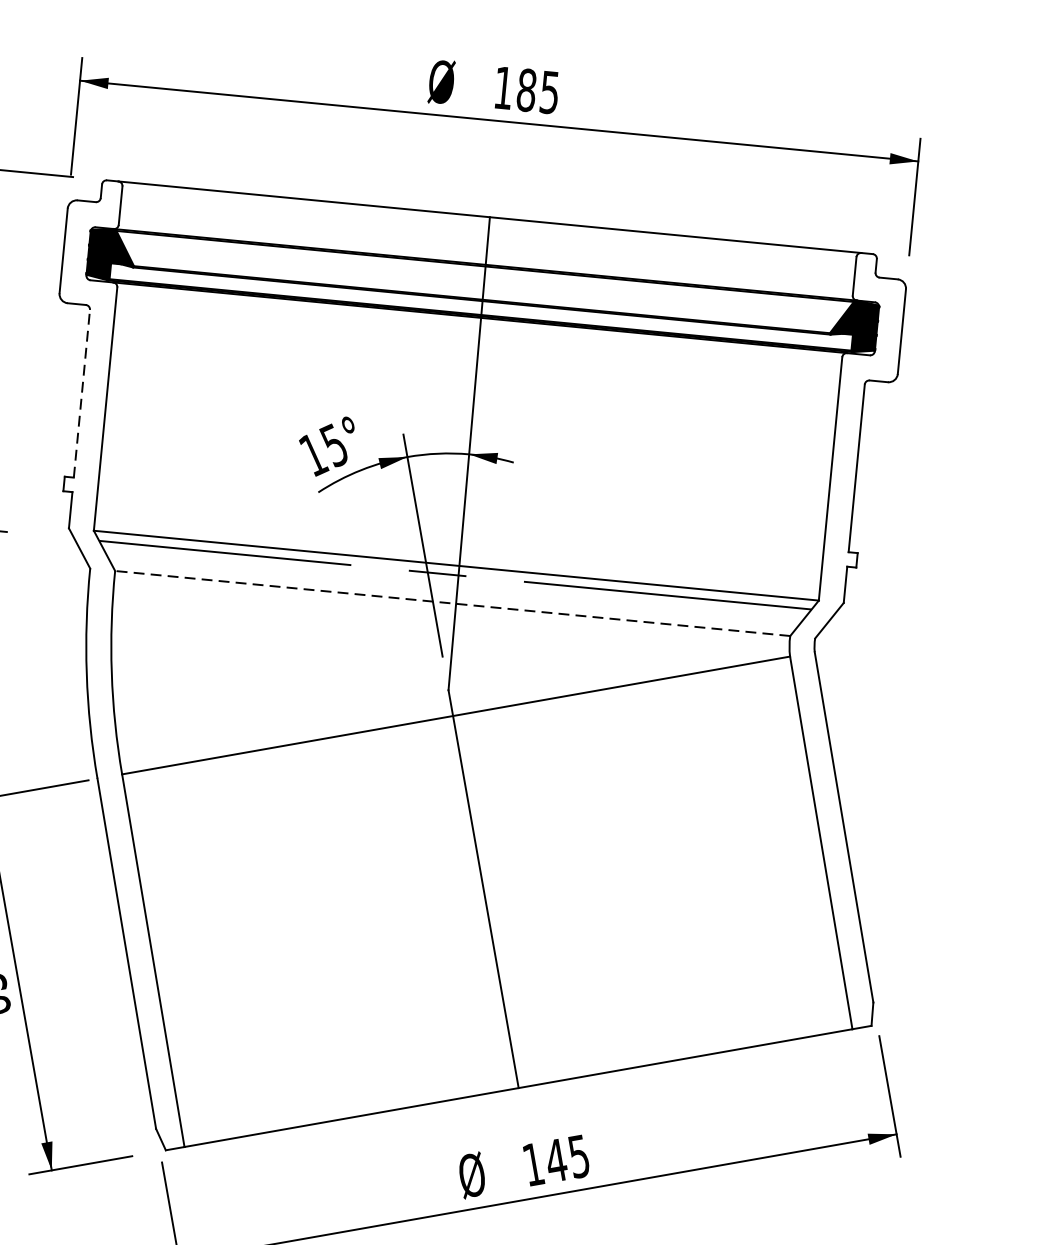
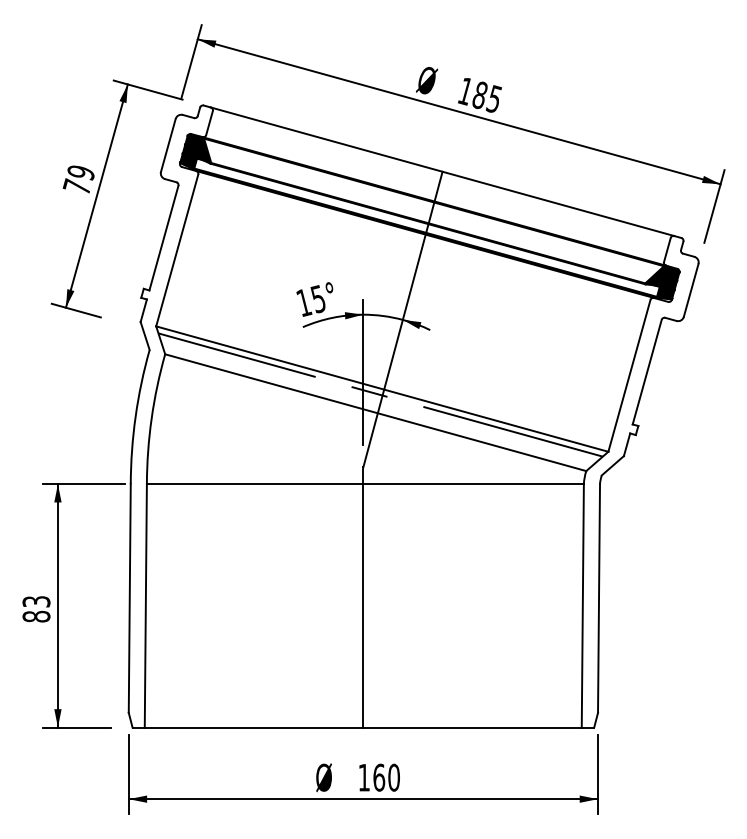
line: (82, 392) -> (164, 237), dashed -> solid
line: (452, 603) -> (375, 412), dashed -> solid
text: (567, 1158) -> (386, 777), 145 -> 160

